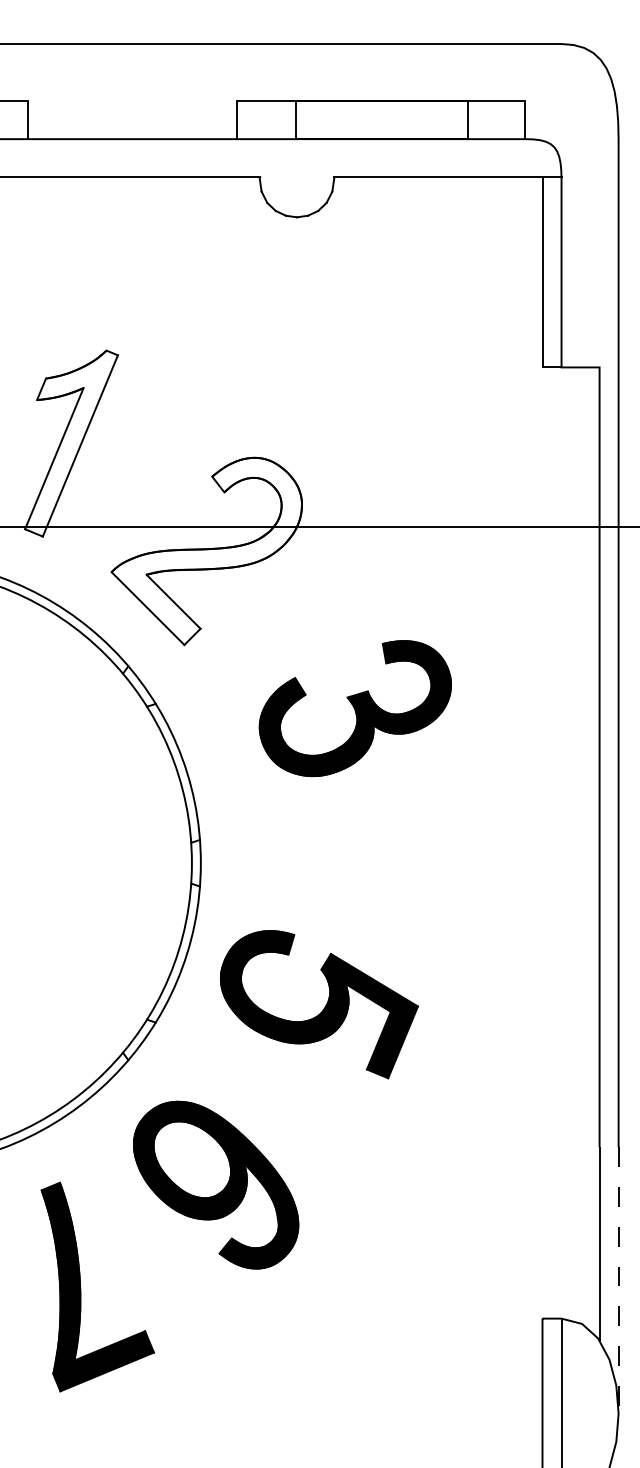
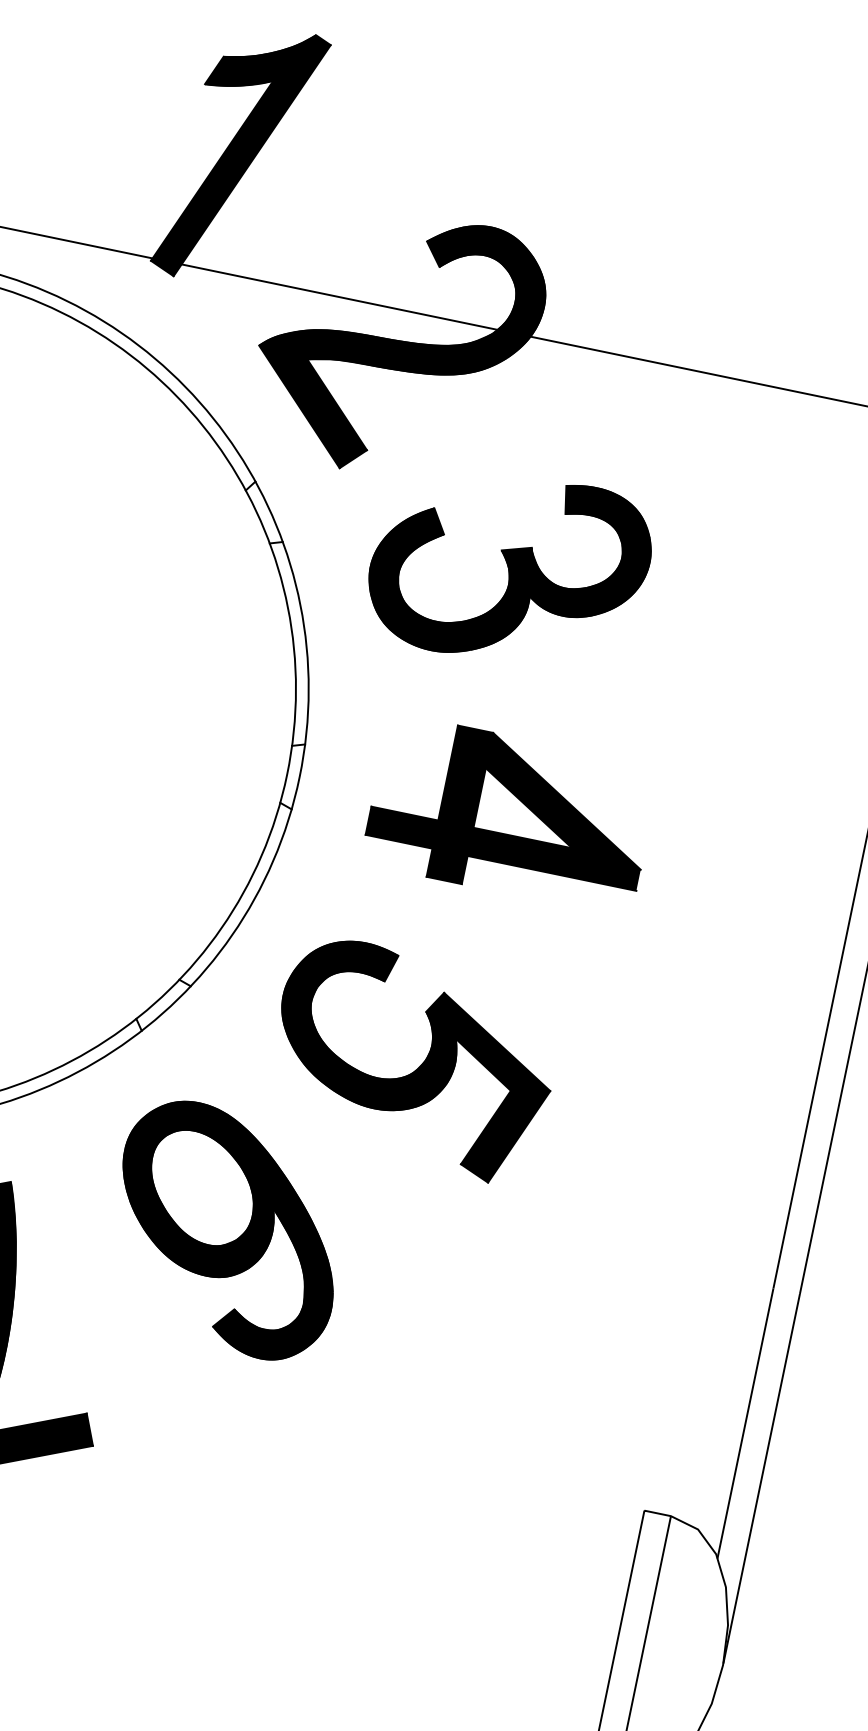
fill: (71, 443) -> (240, 154), added
fill: (206, 550) -> (397, 342), added
part: (354, 708) -> (508, 567), moved
part: (351, 859) -> (510, 815), added
part: (319, 1004) -> (413, 1059), moved
line: (618, 1279) -> (761, 1478), dashed -> solid

